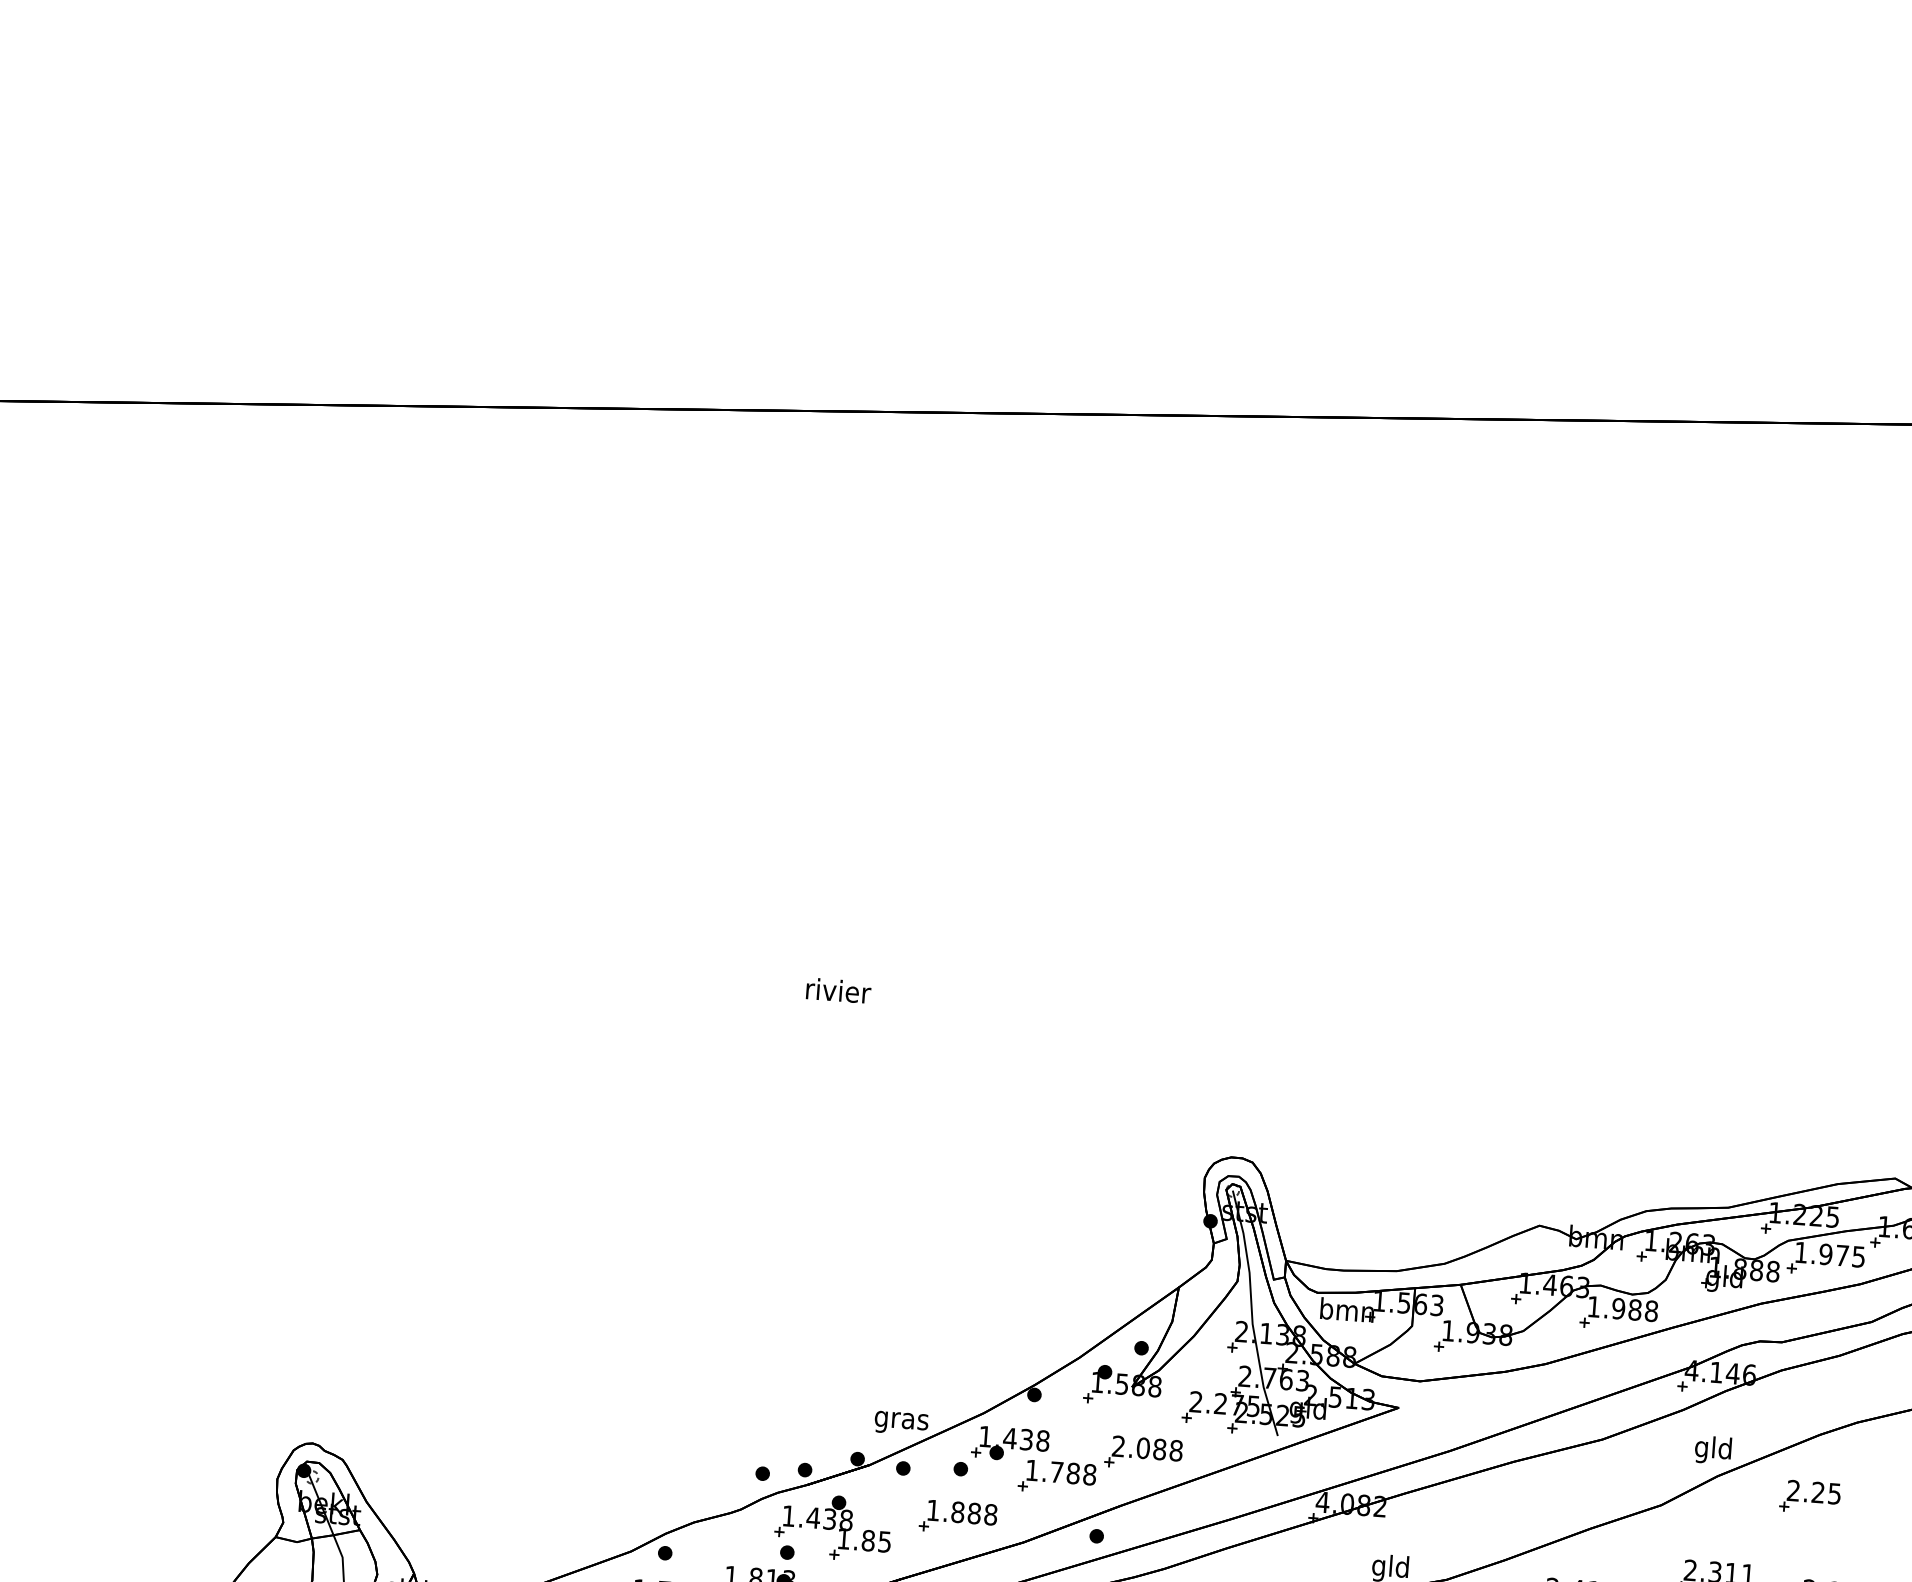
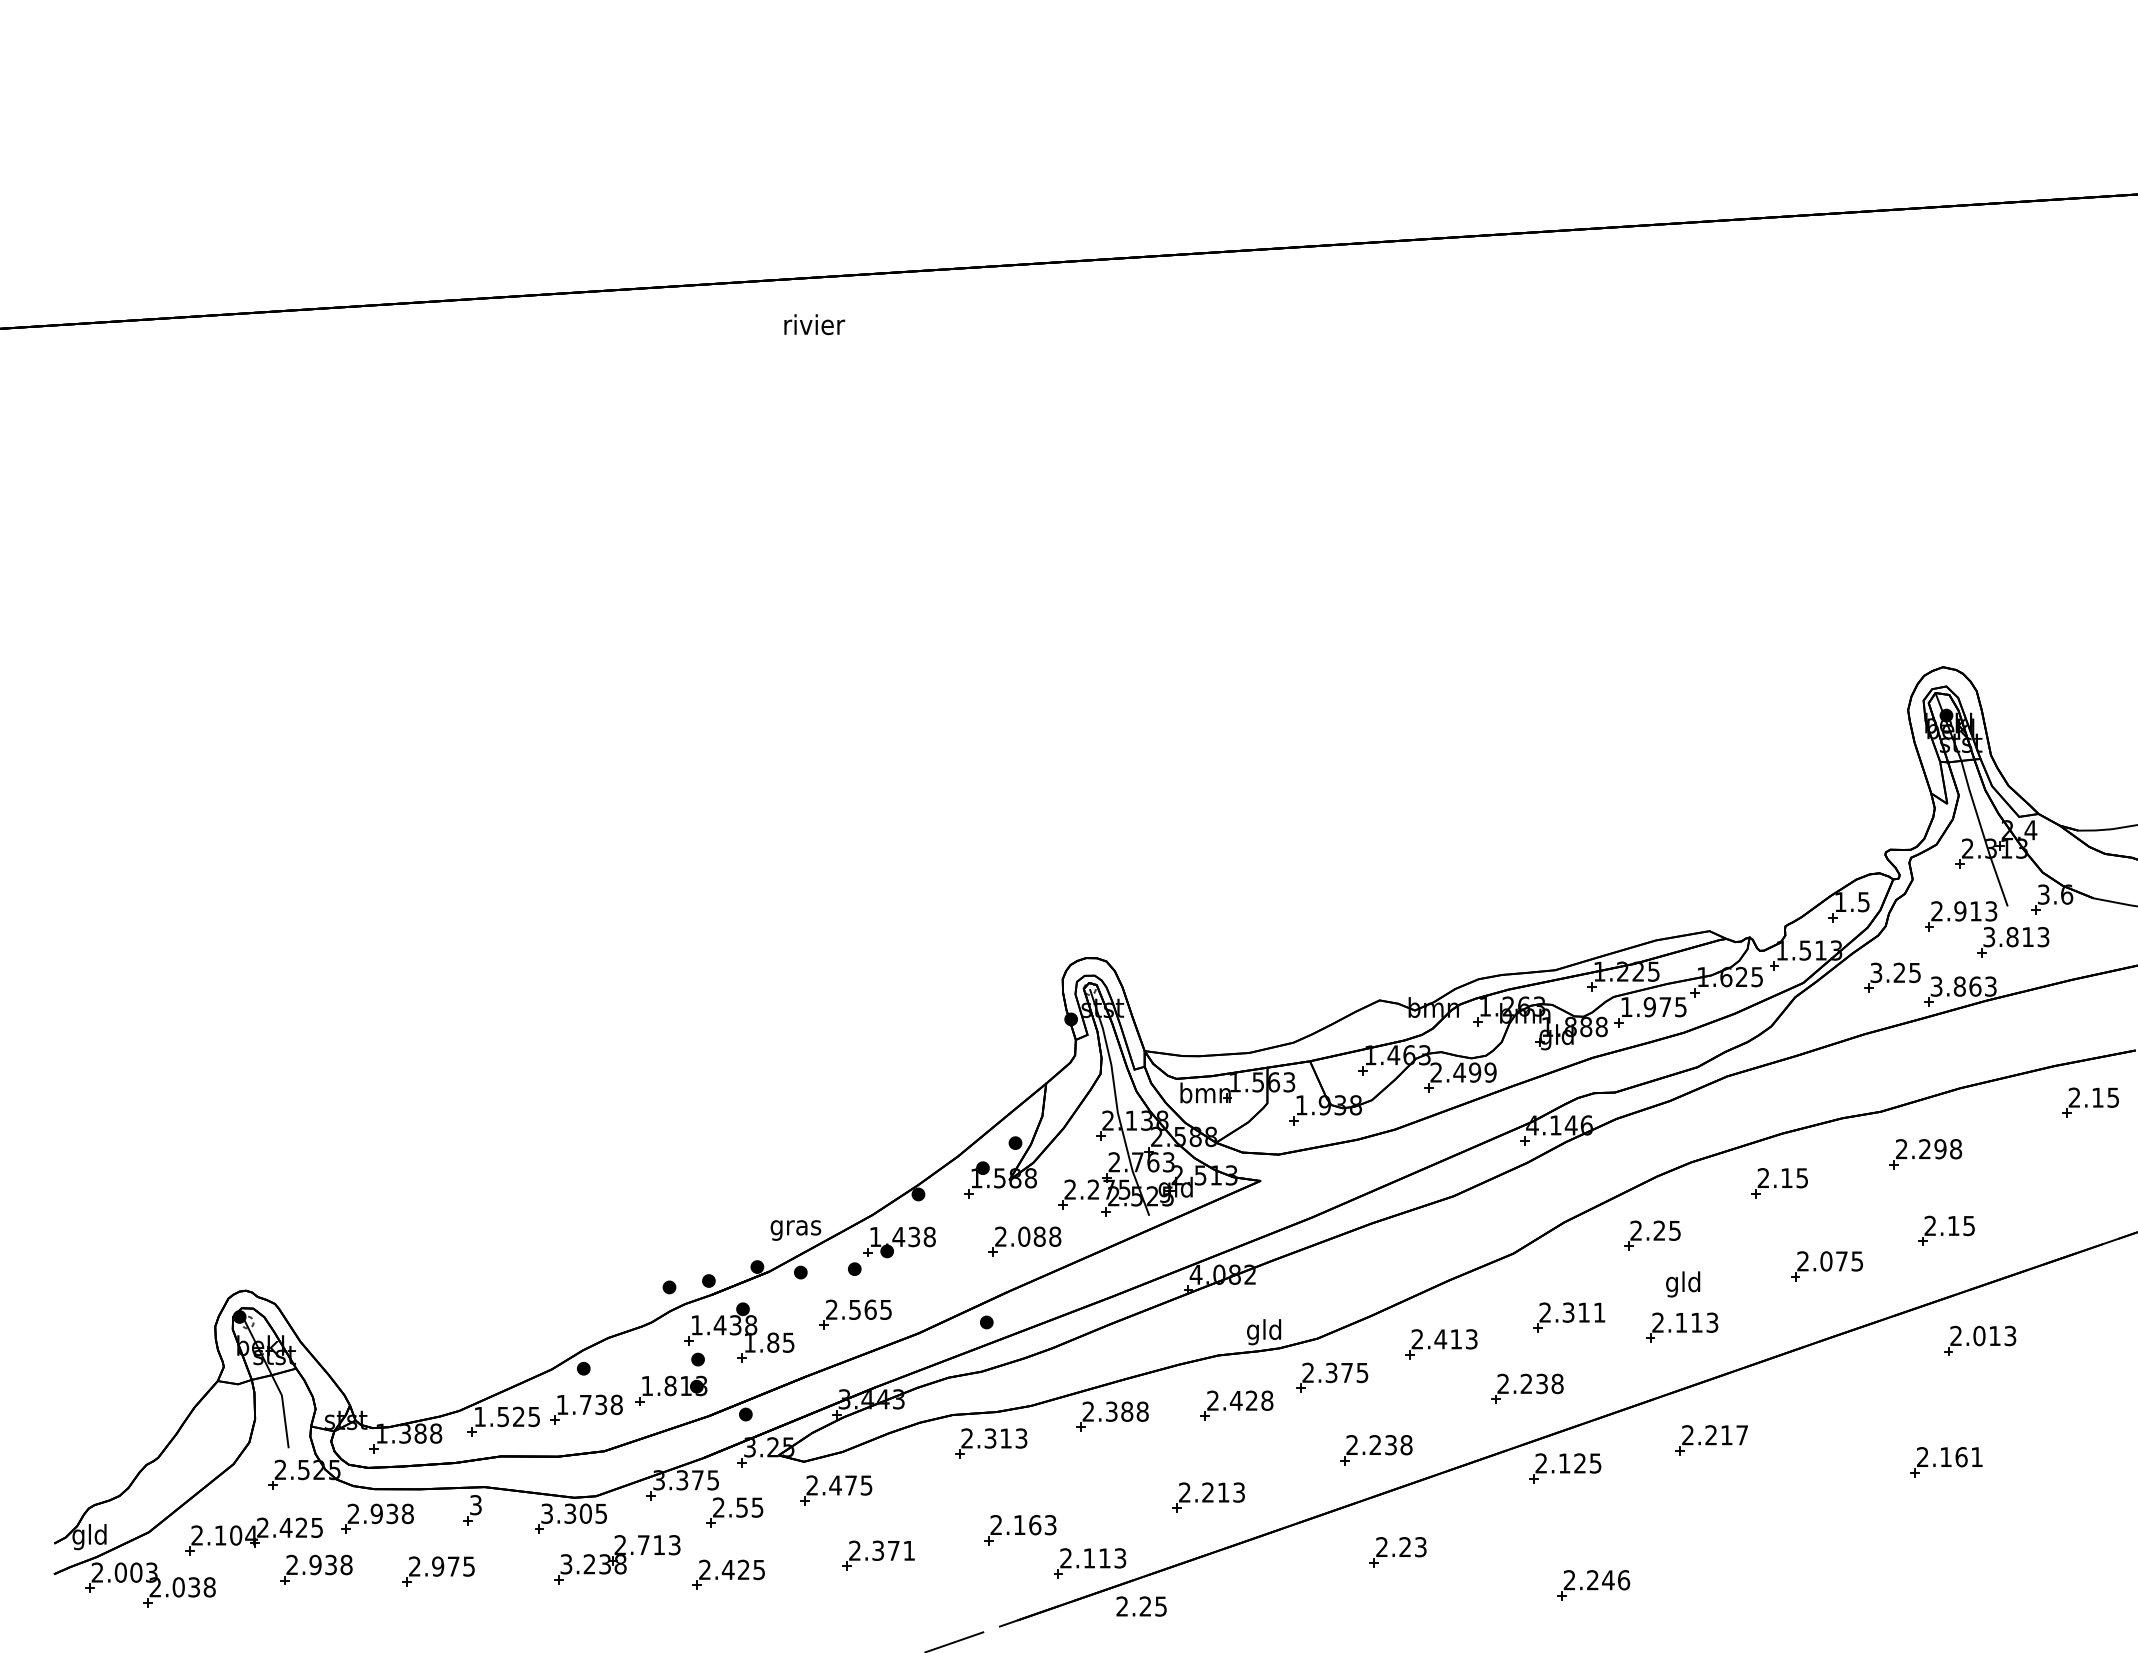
text: (838, 990) -> (814, 324), moved
text: (1622, 1308) -> (1463, 1072), 1.988 -> 2.499
text: (1713, 1450) -> (1683, 1284), moved
part: (1057, 1477) -> (945, 1270), removed
text: (962, 1512) -> (859, 1309), 1.888 -> 2.565

